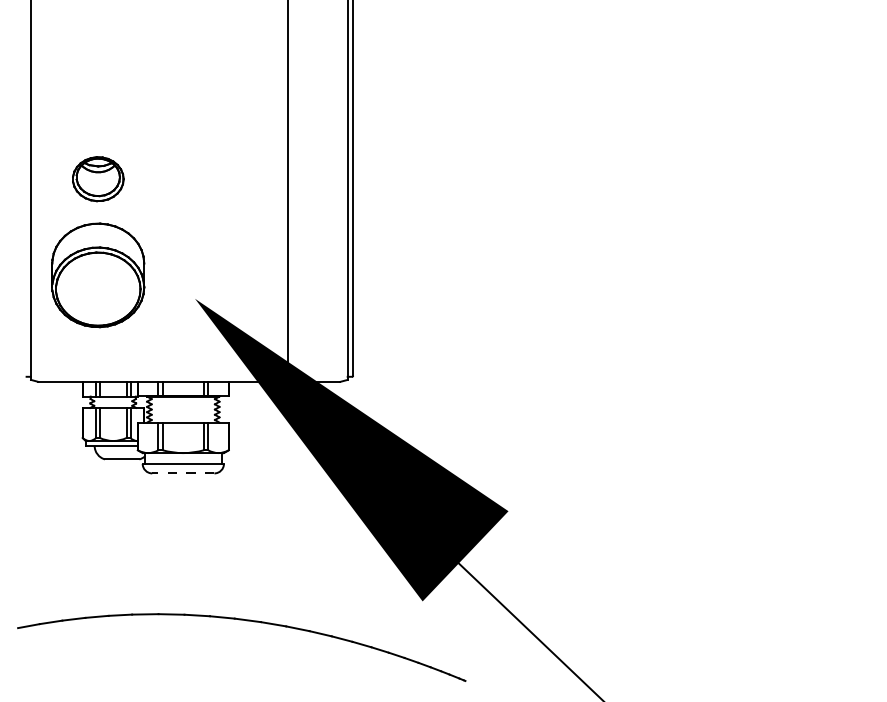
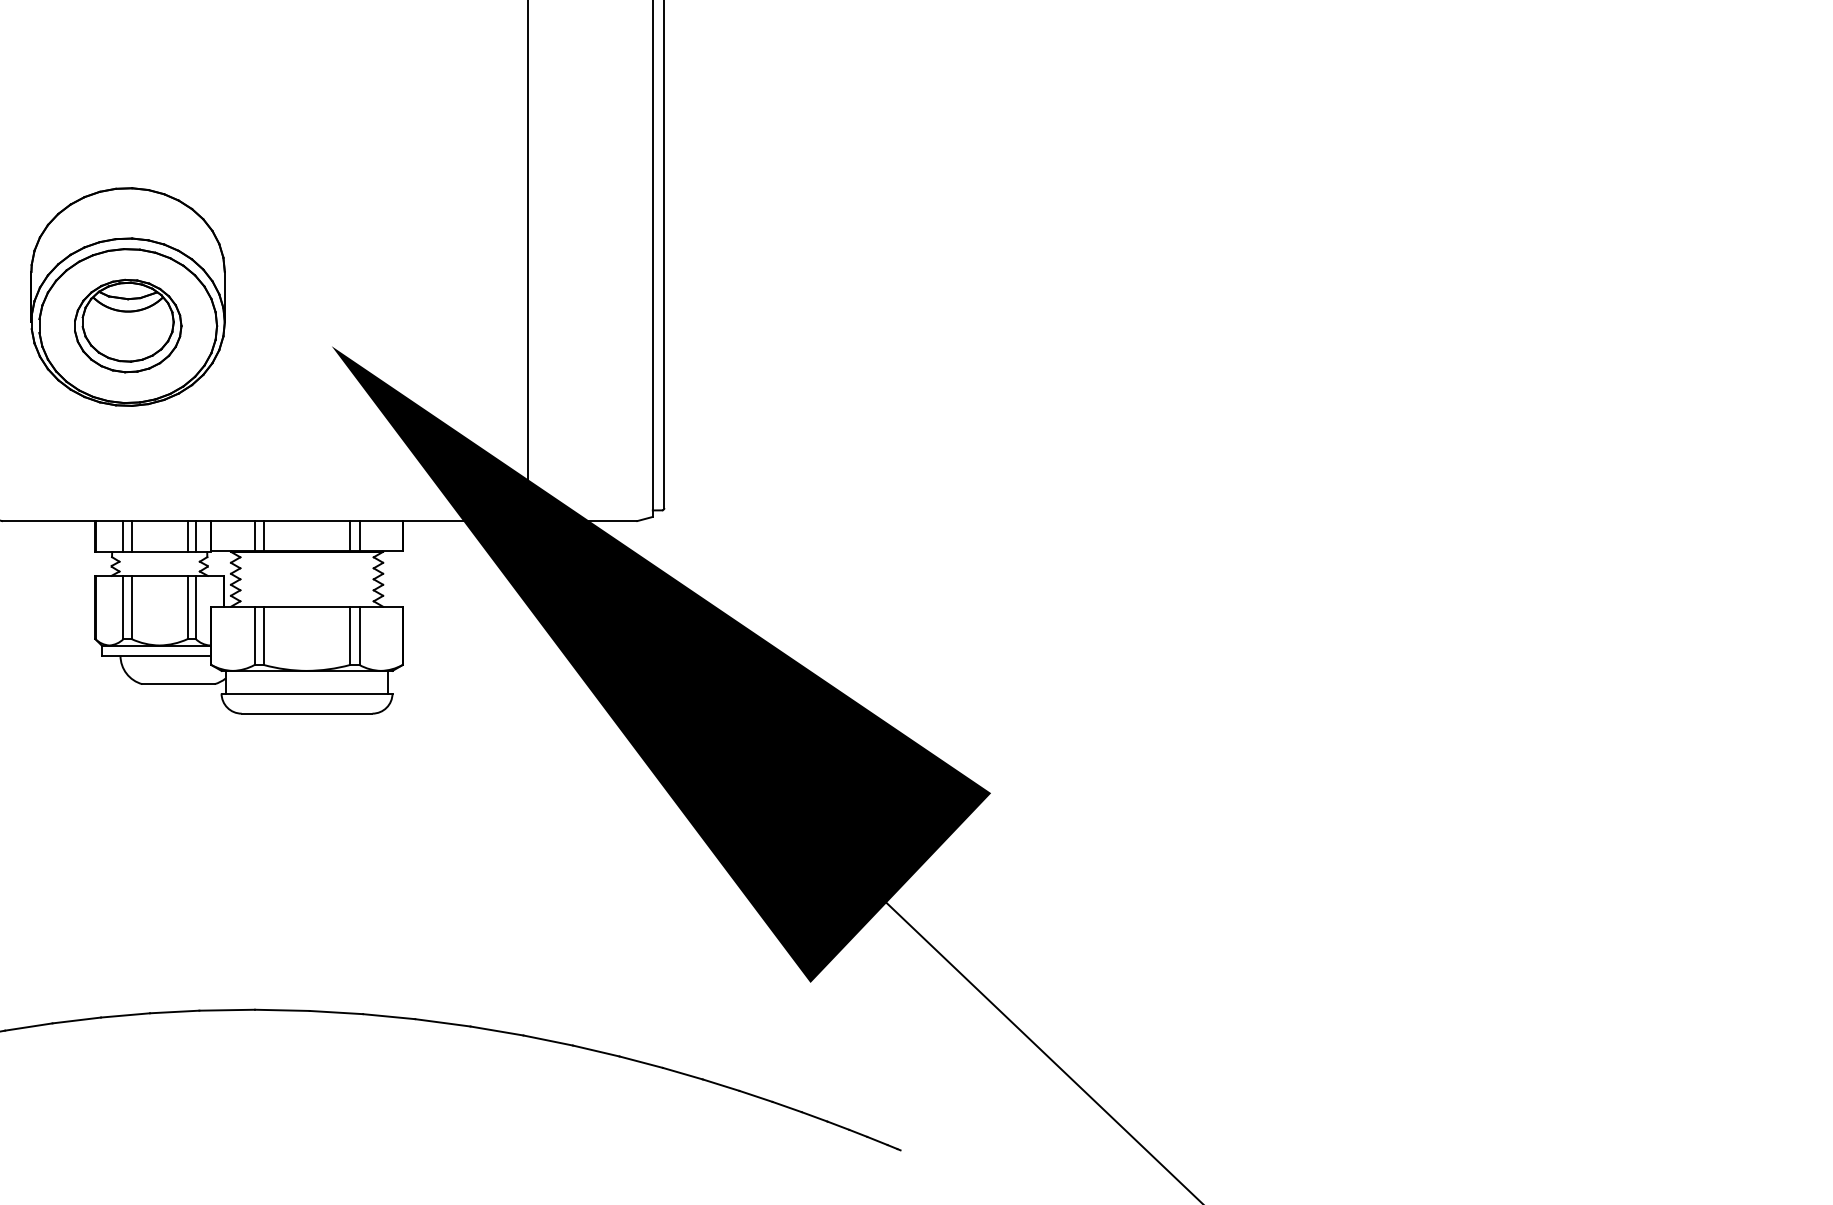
part: (98, 179) -> (128, 326), moved
line: (182, 473) -> (305, 713), dashed -> solid

